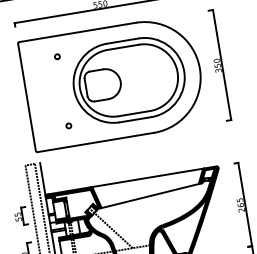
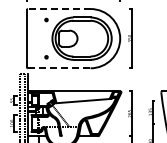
line: (76, 33) -> (58, 9), solid -> dashed
line: (96, 142) -> (59, 68), solid -> dashed

